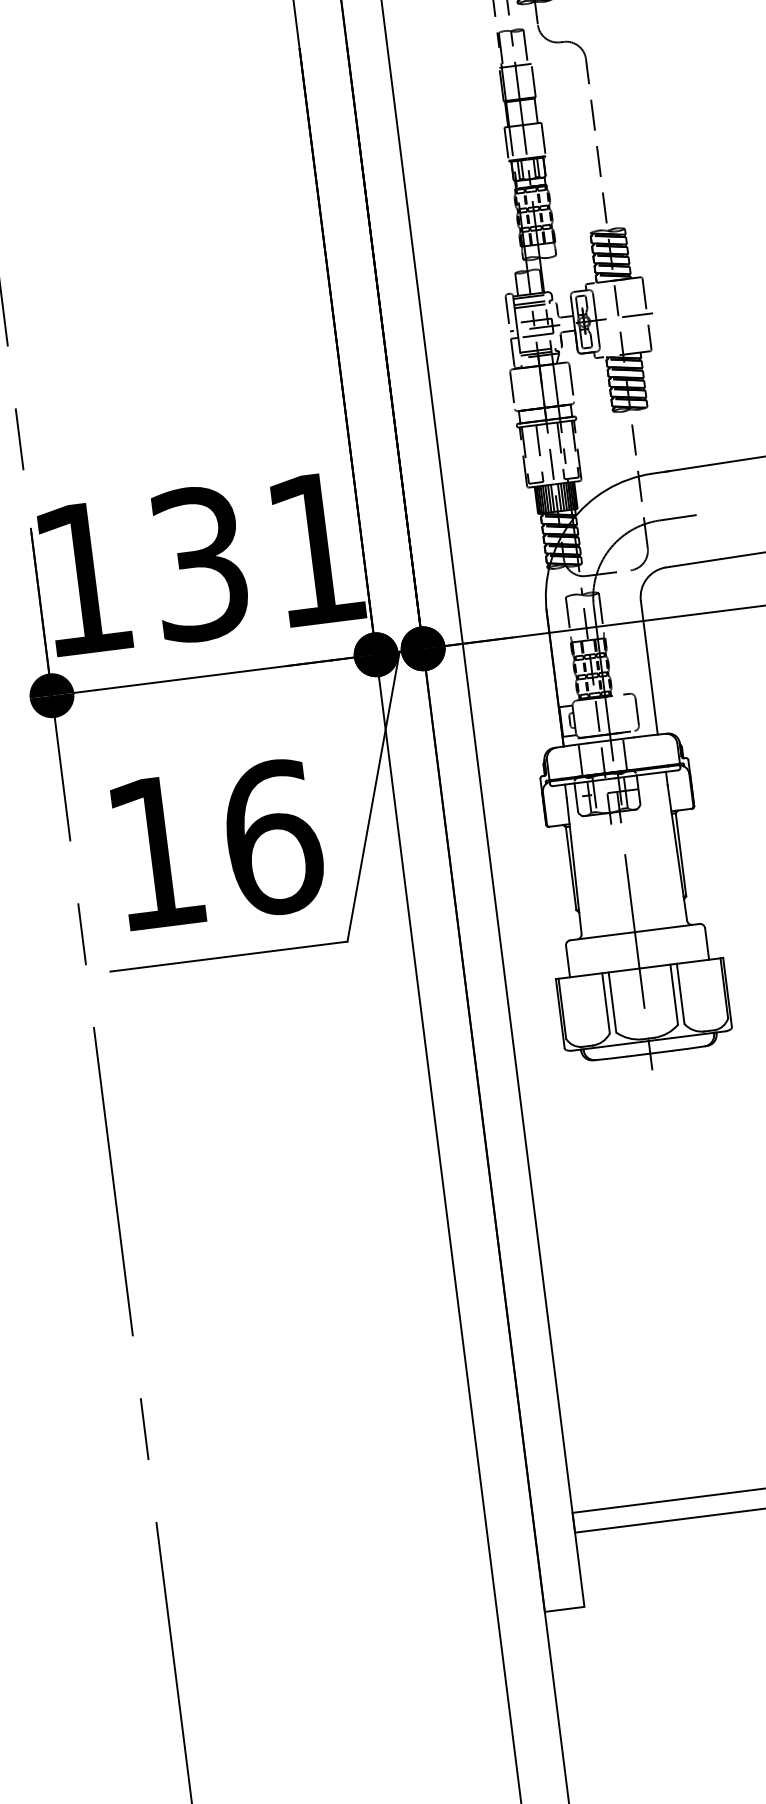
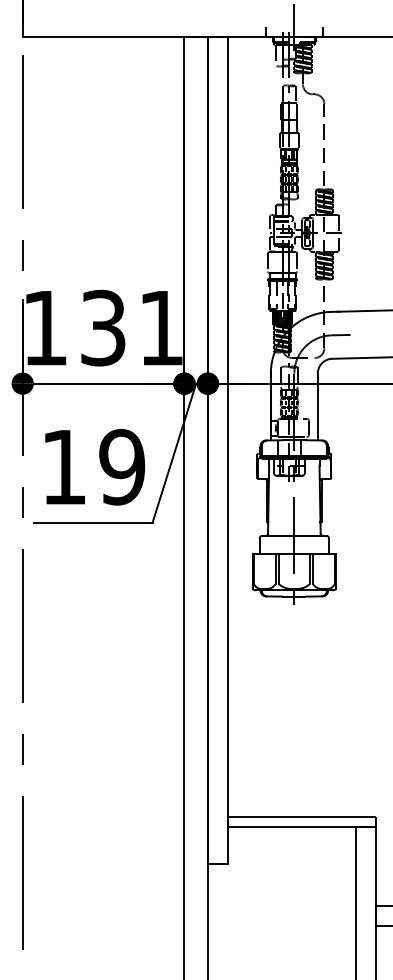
text: (272, 836) -> (122, 466), 16 -> 19

